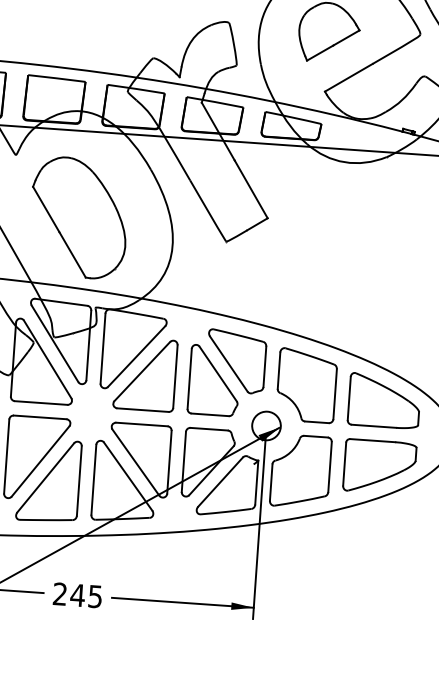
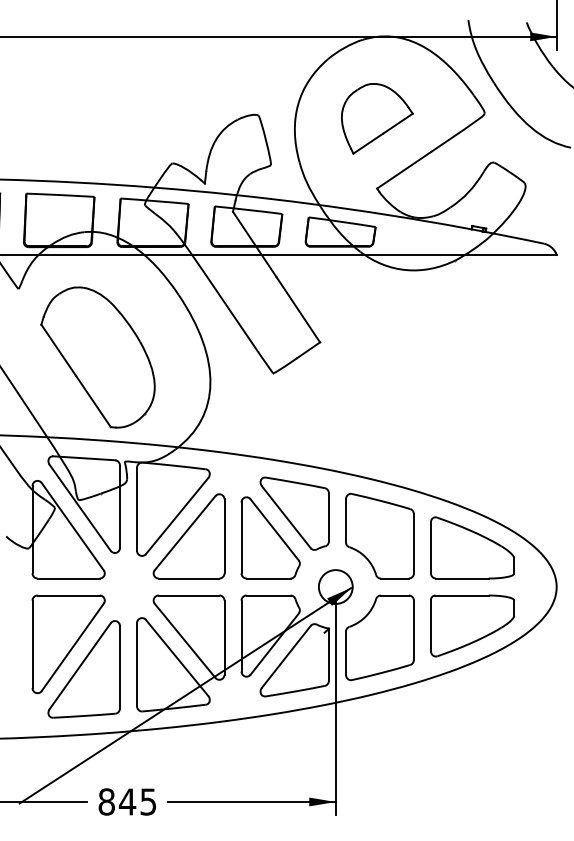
text: (59, 593) -> (106, 801), 245 -> 845

